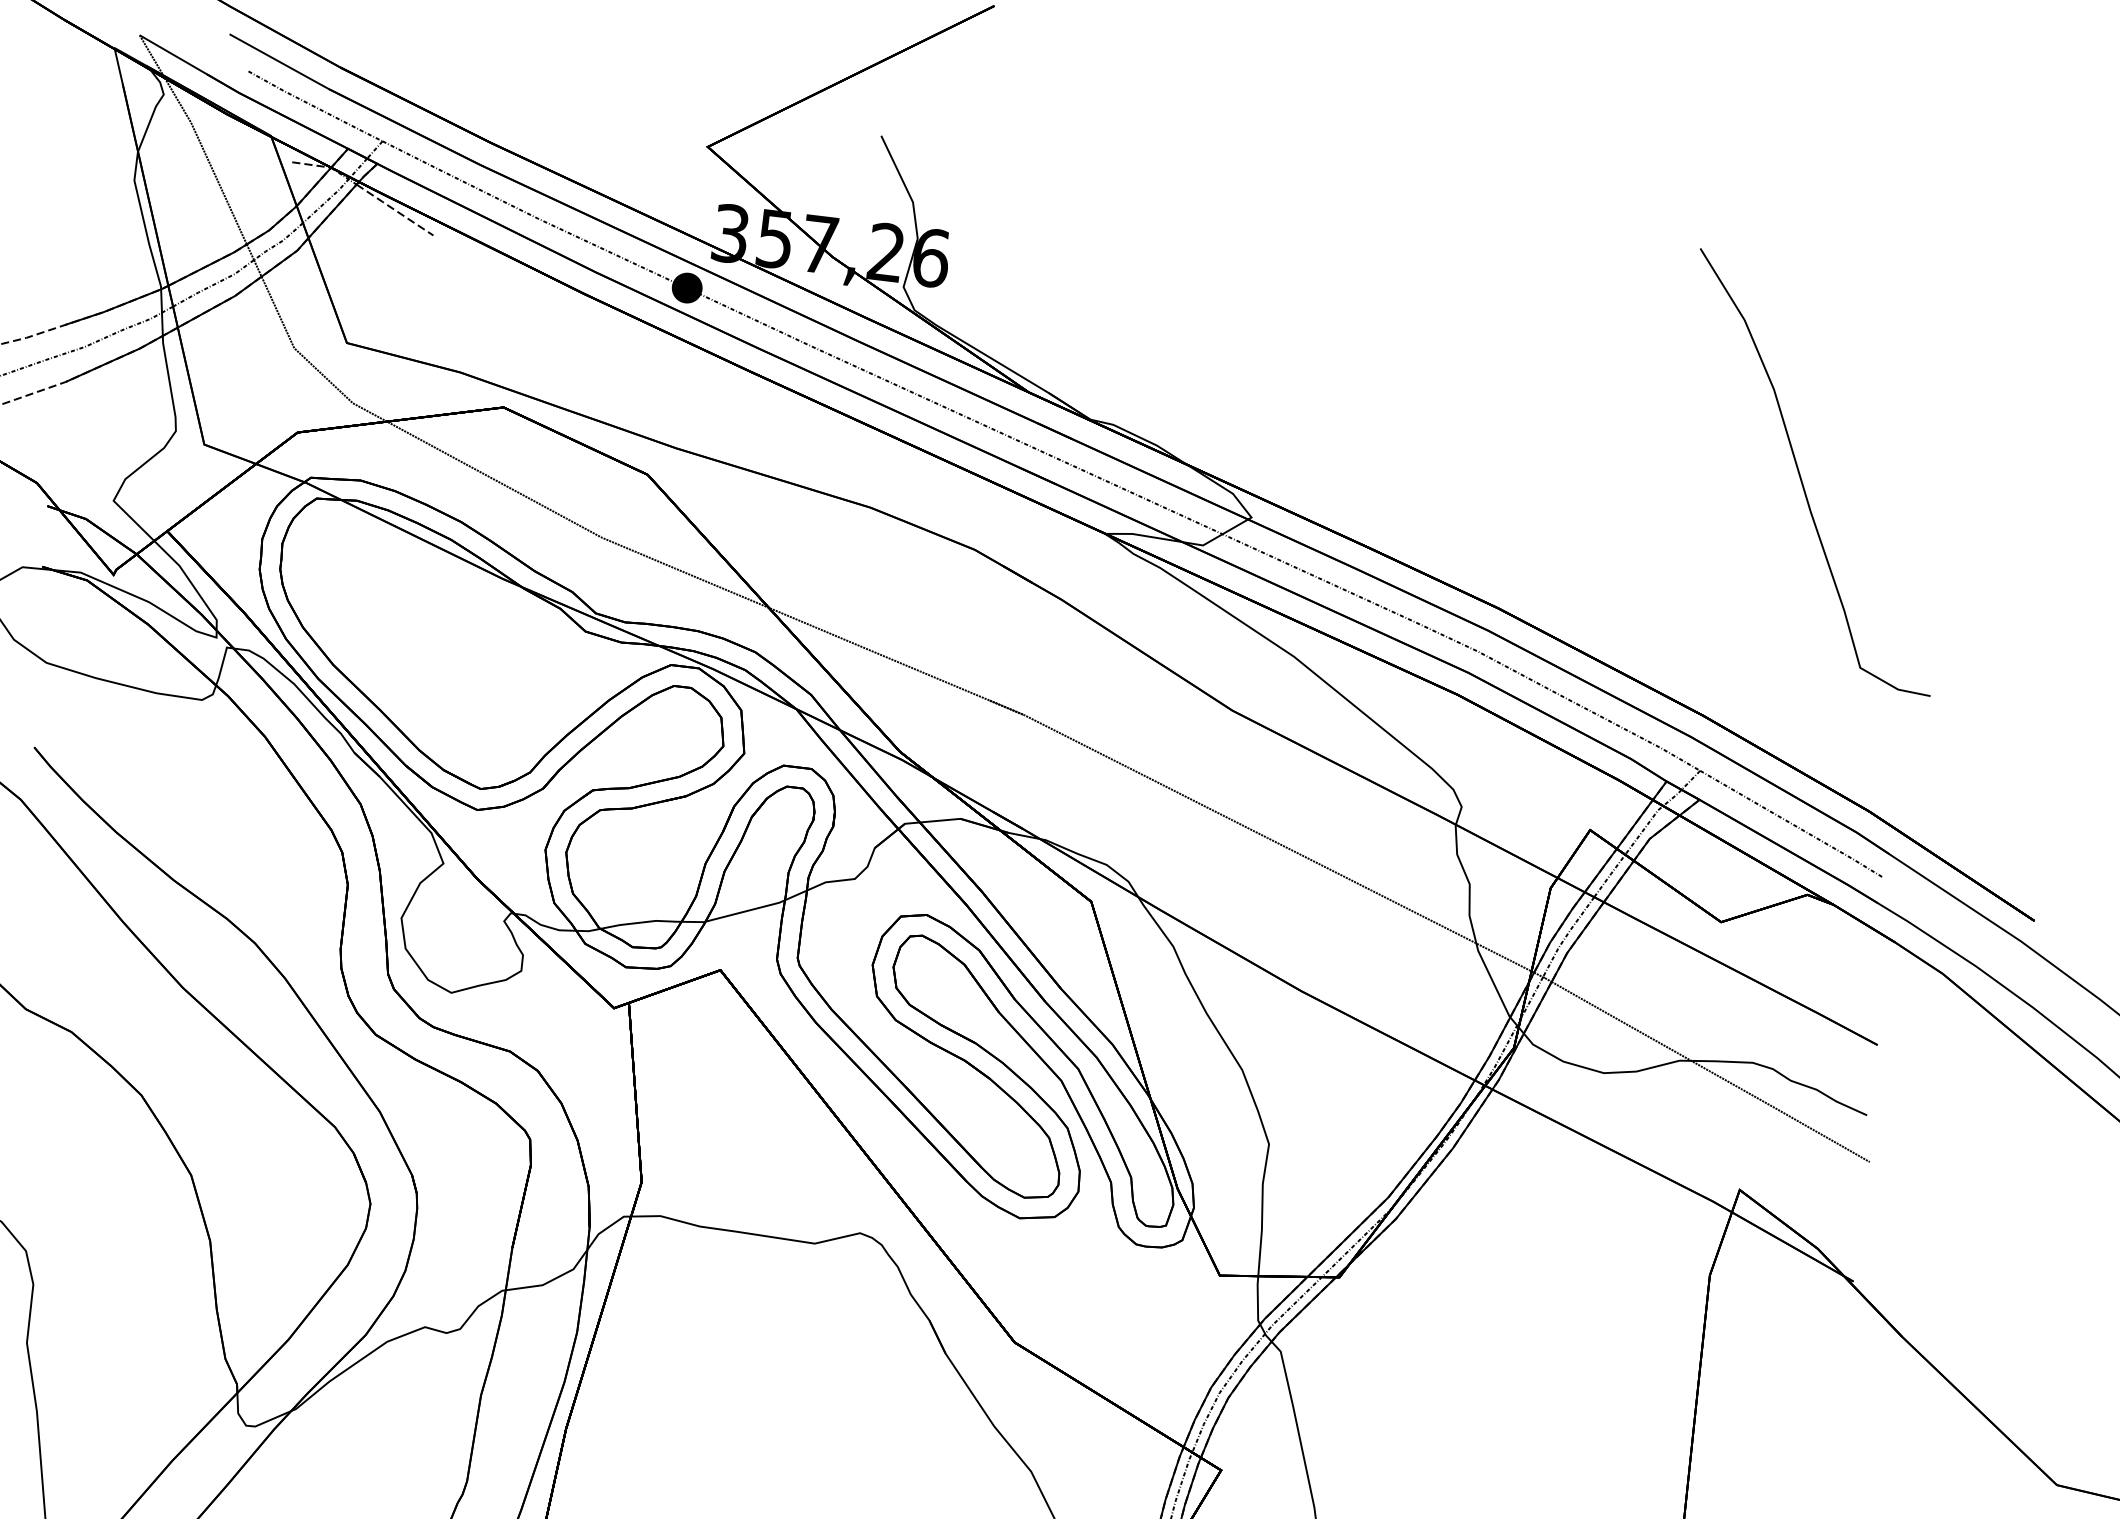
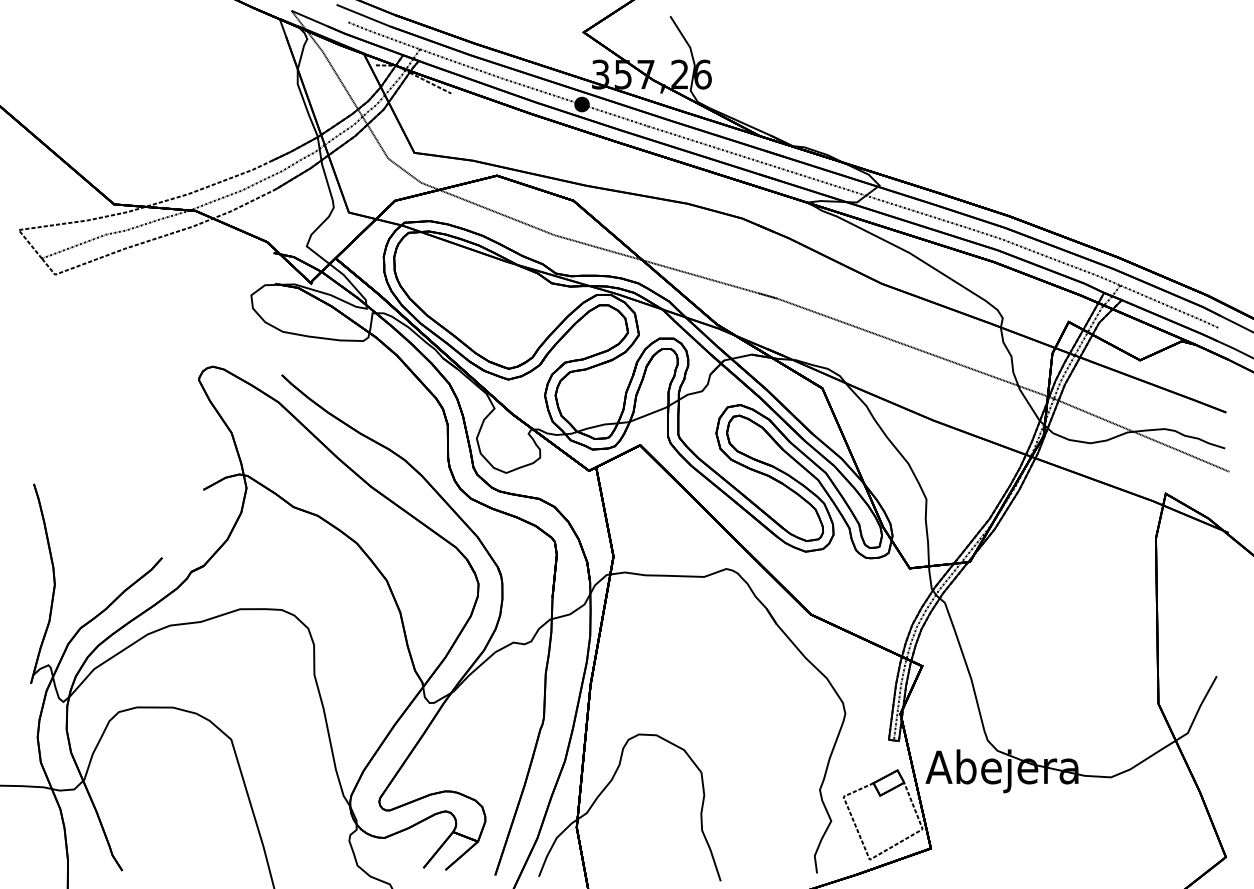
curve: (1801, 474) -> (1153, 130), removed

